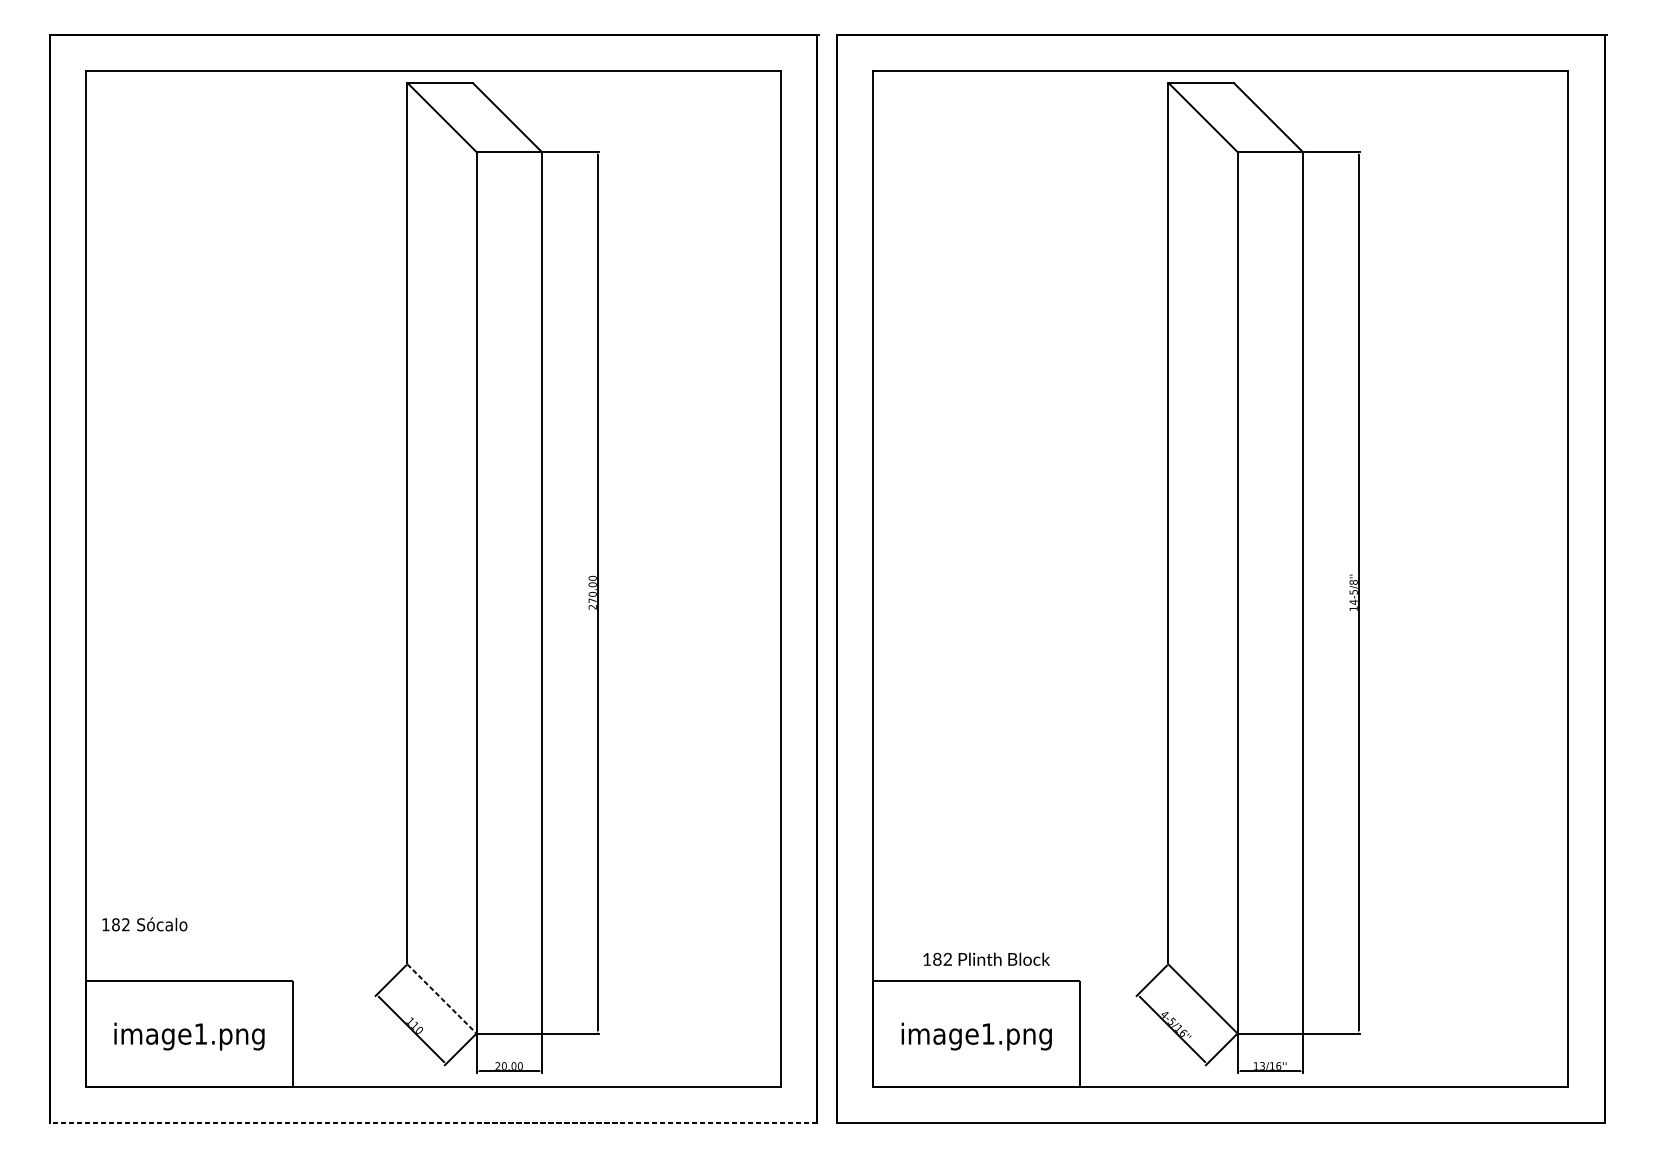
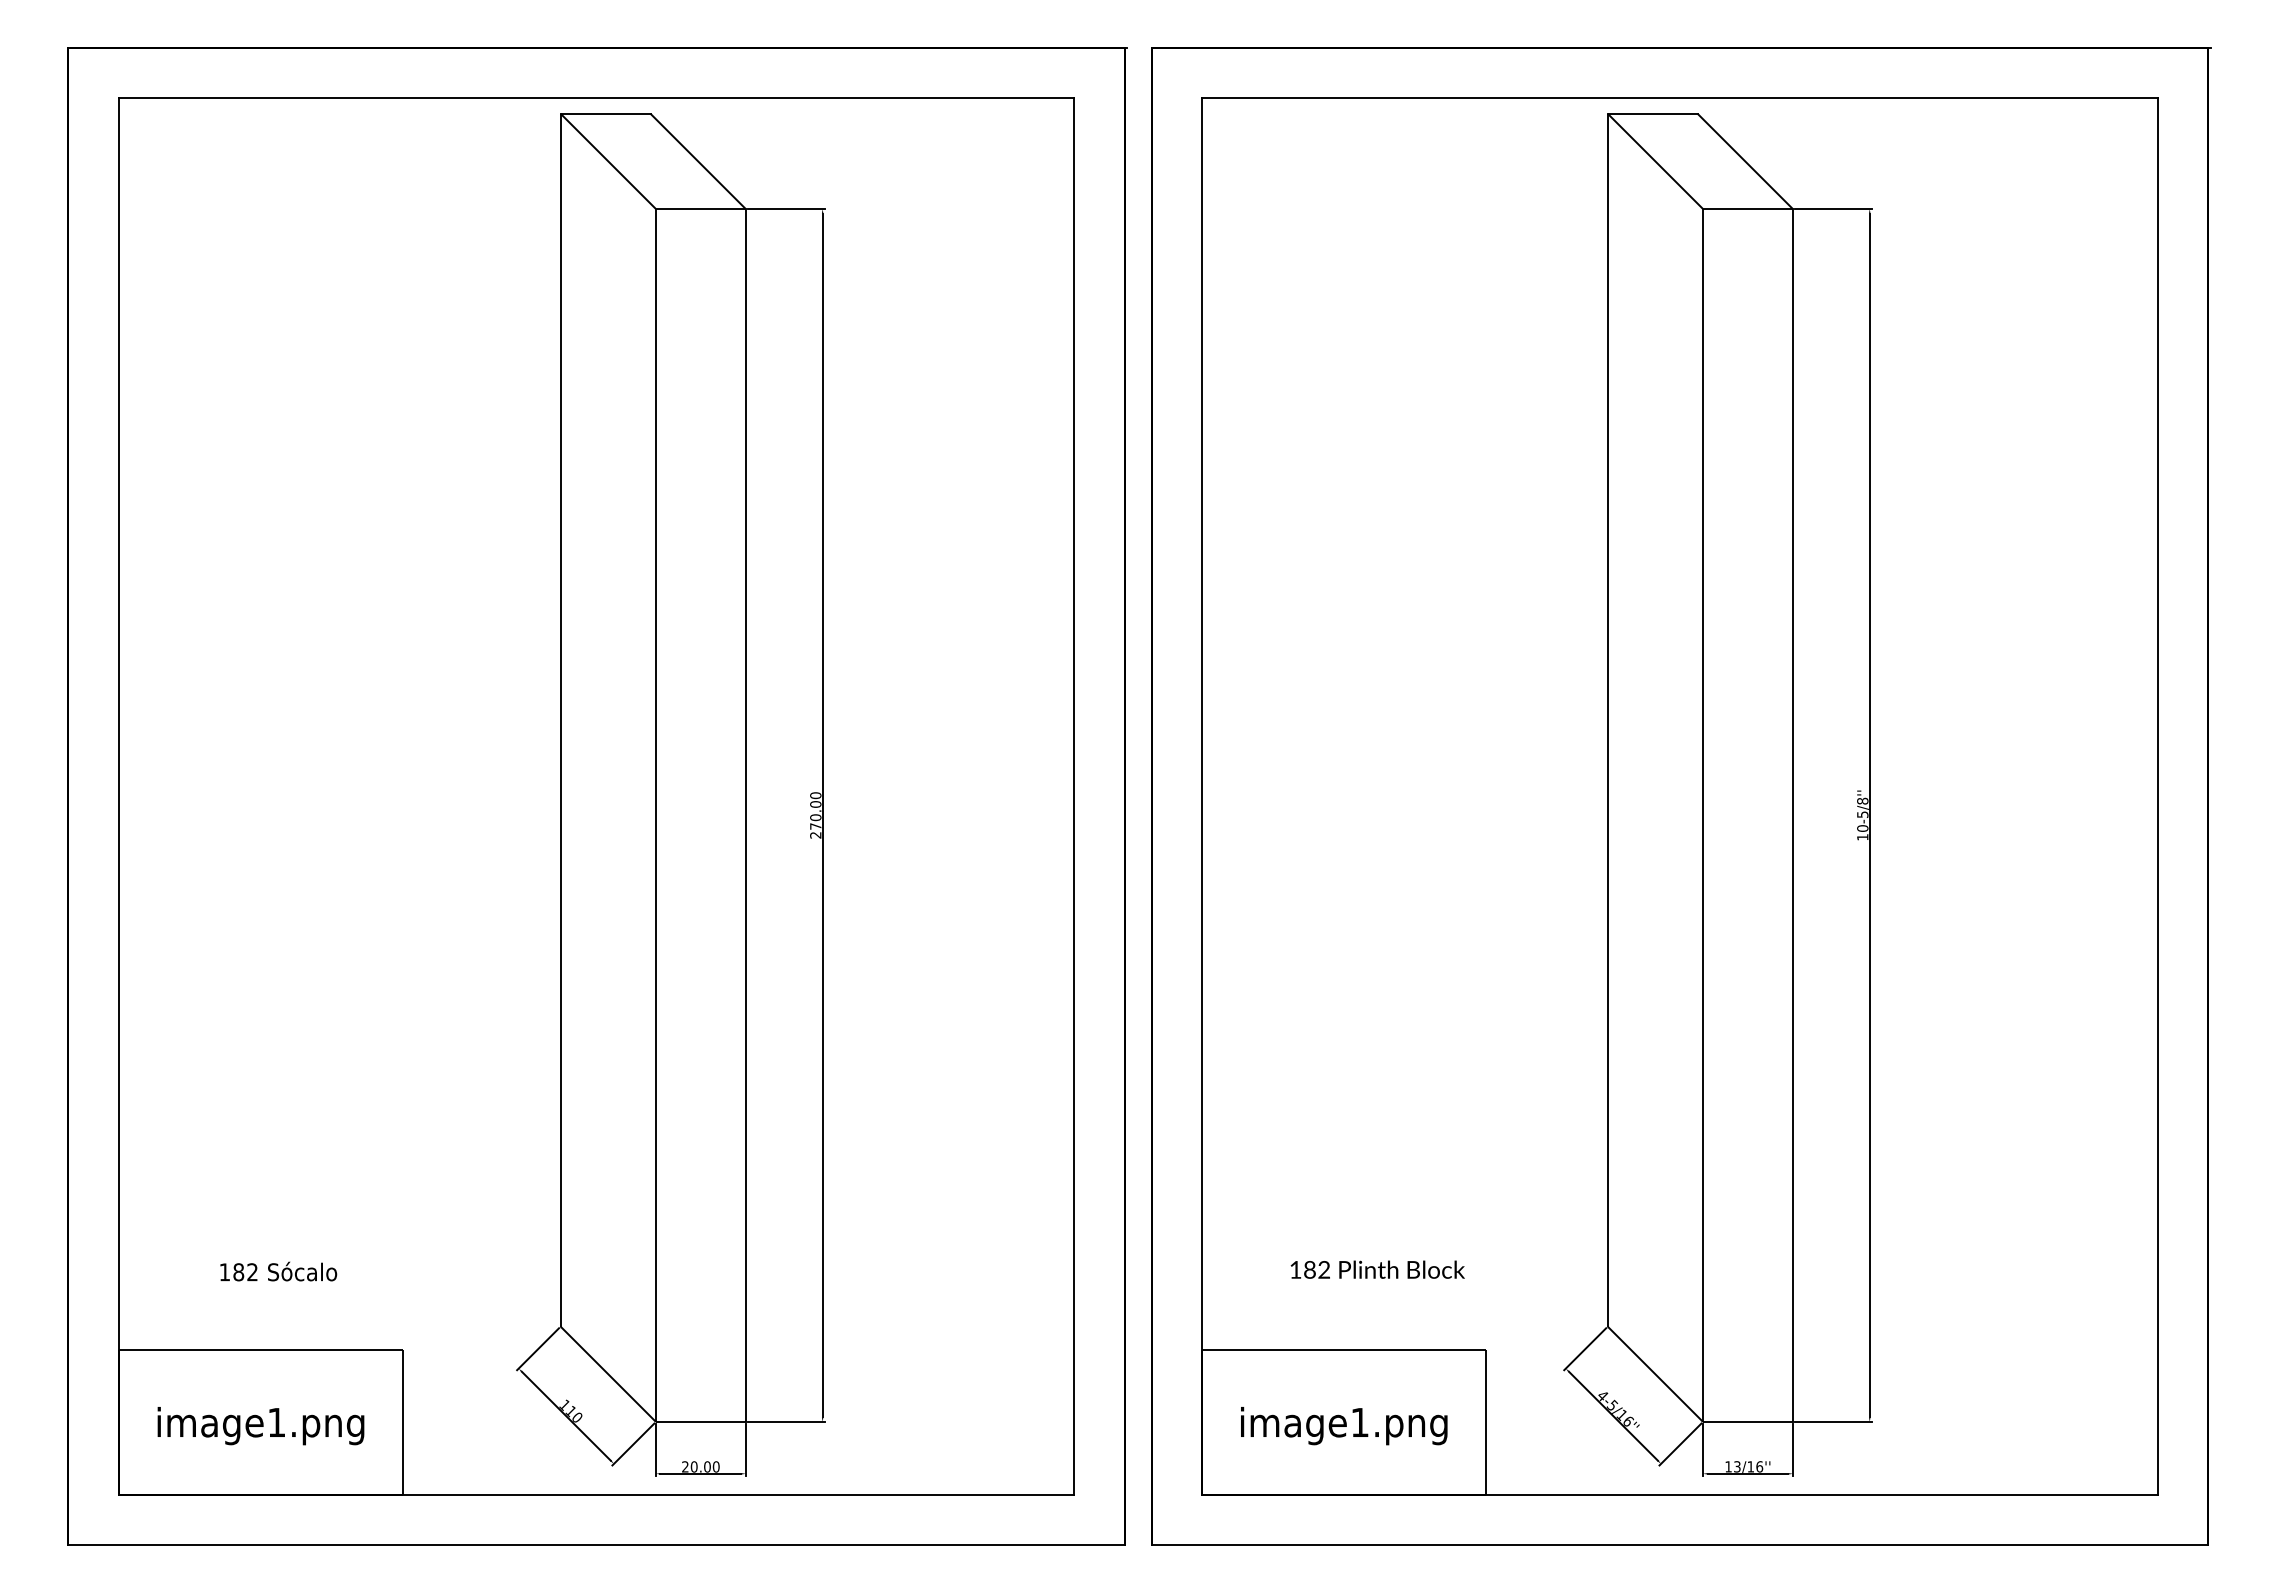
text: (1353, 602) -> (1862, 828), 14-5/8'' -> 10-5/8''
text: (144, 924) -> (278, 1271), moved
text: (986, 959) -> (1377, 1269), moved
line: (442, 999) -> (608, 1374), dashed -> solid
line: (433, 1123) -> (596, 1545), dashed -> solid

